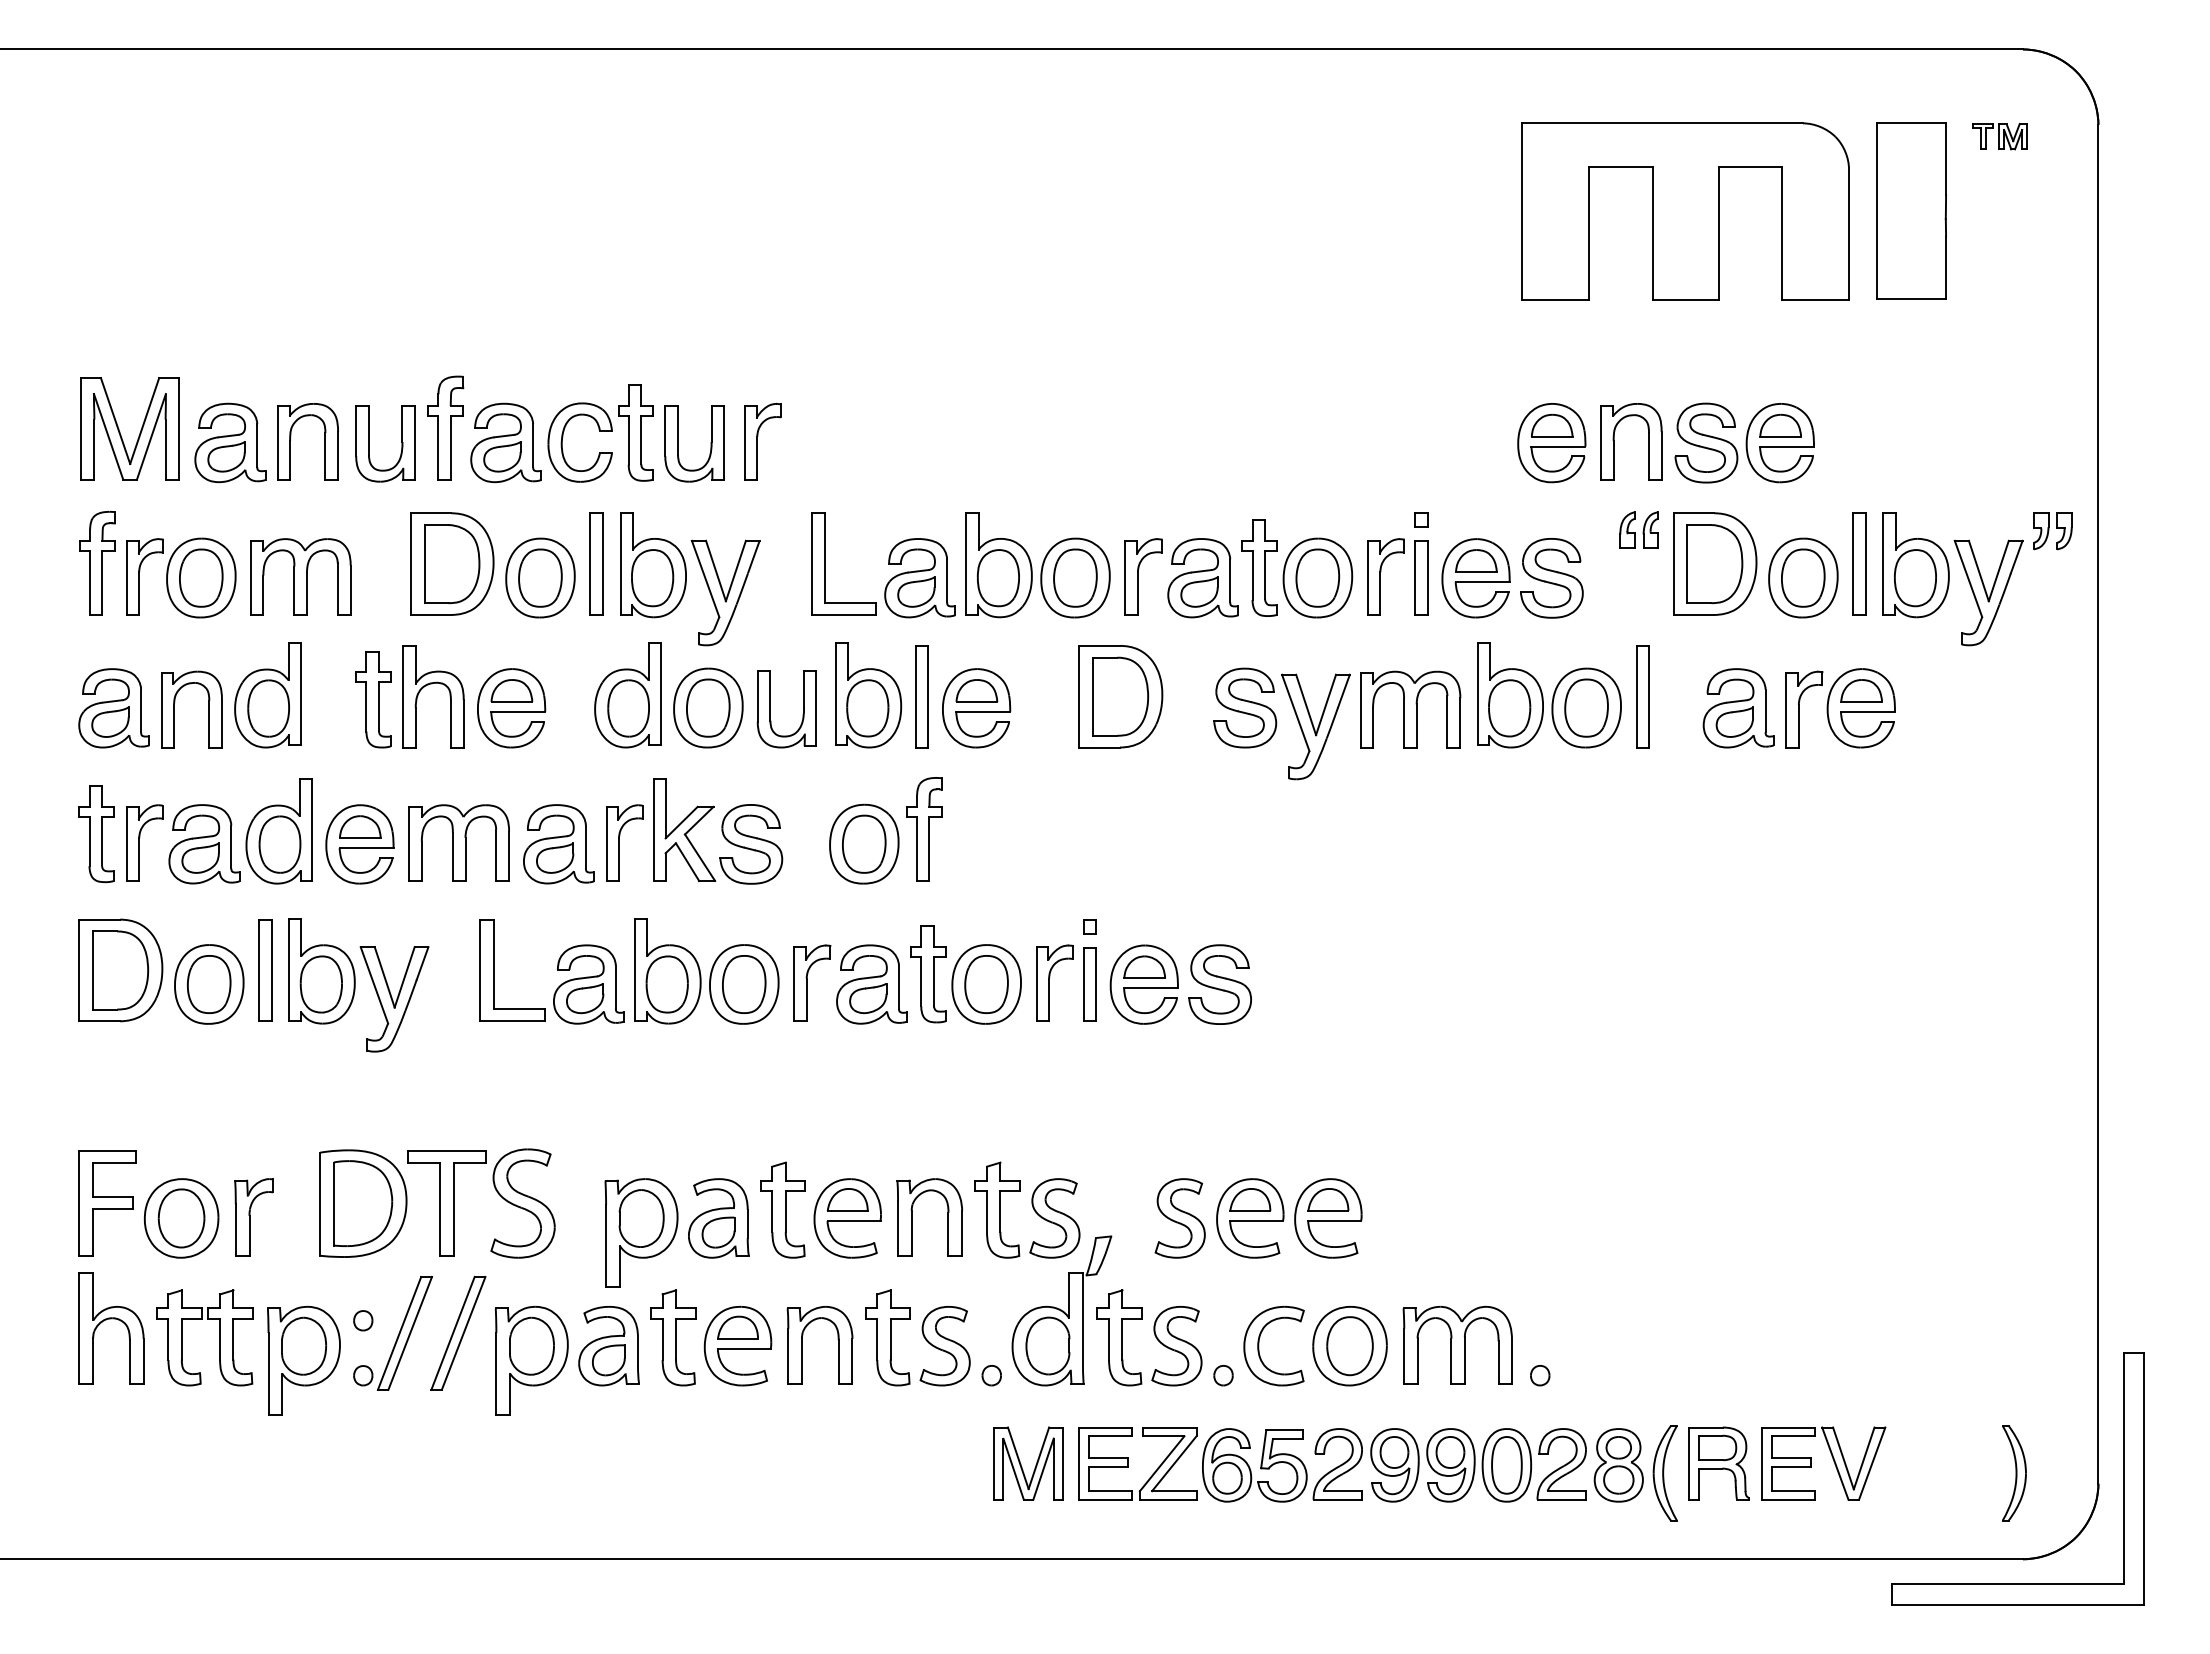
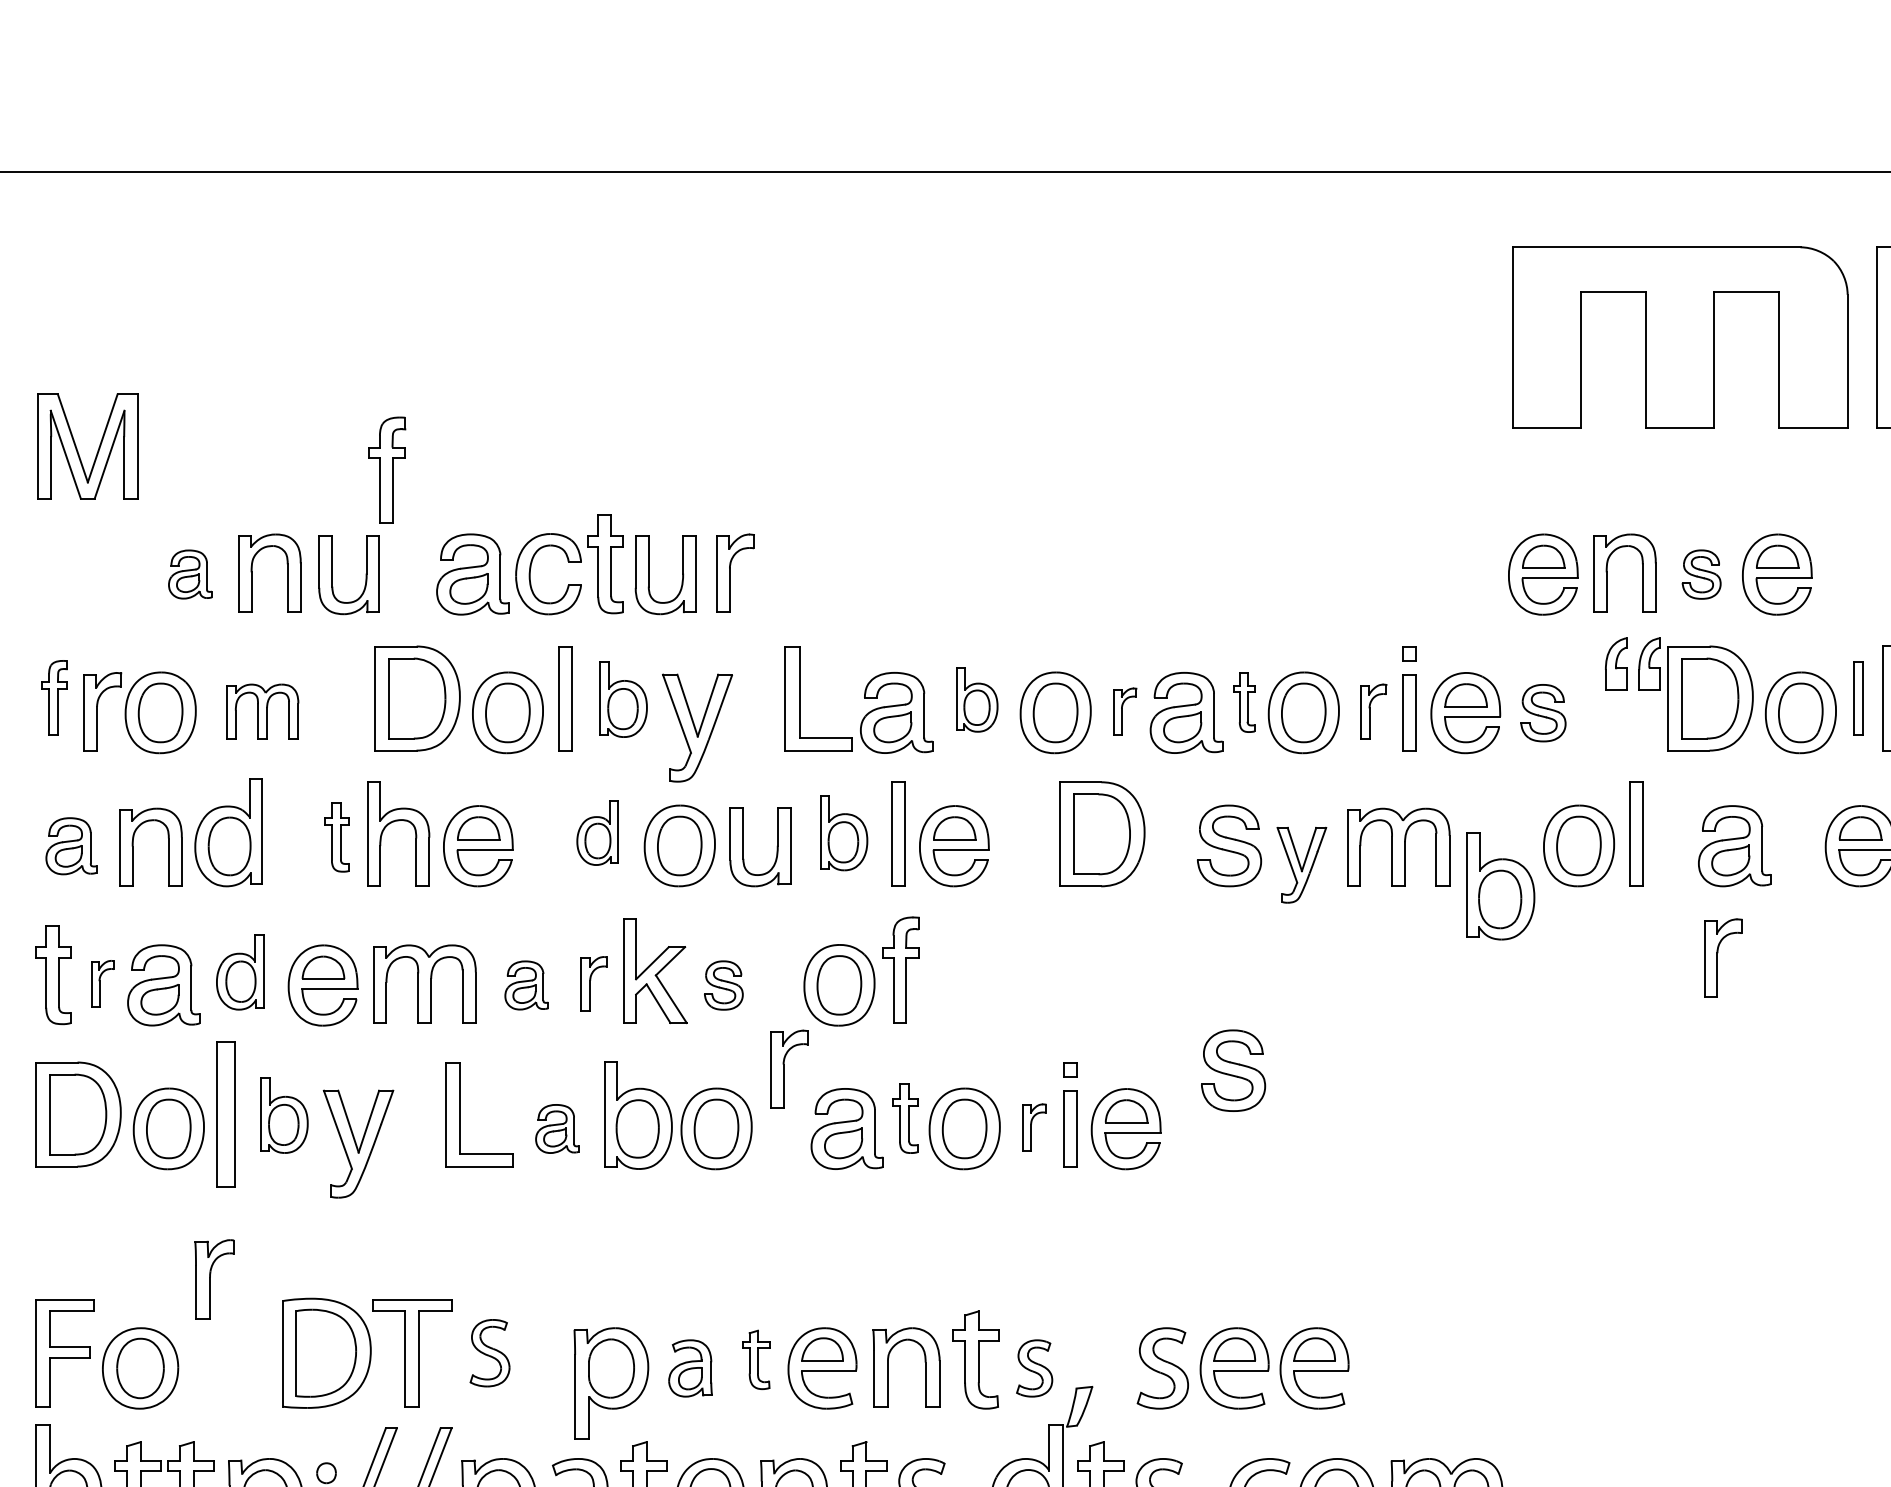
part: (445, 427) -> (387, 469), moved
part: (120, 431) -> (77, 449), moved
part: (230, 442) -> (190, 574), size x0.6
part: (1706, 442) -> (1701, 574), size x0.6
part: (1638, 529) -> (1632, 663), size x1.4
part: (97, 563) -> (54, 697), size x0.7
part: (1859, 563) -> (1858, 697), size x0.7
part: (653, 565) -> (623, 699), size x0.7
part: (998, 565) -> (976, 699), size x0.6
part: (1259, 567) -> (1244, 702), size x0.6
part: (300, 576) -> (262, 711), size x0.7
part: (1143, 576) -> (1125, 711), size x0.6
part: (1385, 576) -> (1373, 711), size x0.7
part: (1551, 578) -> (1543, 713), size x0.7
part: (627, 695) -> (597, 833), size x0.6
part: (868, 695) -> (843, 833), size x0.7
part: (1510, 695) -> (1501, 886), moved
part: (373, 699) -> (336, 837), size x0.7
part: (113, 708) -> (70, 846), size x0.7
part: (1804, 709) -> (1723, 957), moved
part: (1315, 726) -> (1301, 864), size x0.7
part: (278, 831) -> (239, 972), size x0.7
part: (144, 842) -> (102, 983), size x0.6
part: (624, 842) -> (593, 983), size x0.7
part: (558, 844) -> (526, 985), size x0.6
part: (751, 844) -> (723, 985), size x0.6
part: (265, 970) -> (226, 1114), size x1.4
part: (321, 971) -> (283, 1115), size x0.7
part: (928, 974) -> (905, 1118), size x0.7
part: (812, 982) -> (789, 1068), moved
part: (1054, 982) -> (1034, 1126), size x0.6
part: (588, 984) -> (557, 1128), size x0.6
part: (1219, 984) -> (1232, 1070), moved
part: (522, 1203) -> (489, 1353), size x0.6
part: (782, 1209) -> (755, 1359), size x0.6
part: (253, 1217) -> (214, 1279), moved
part: (718, 1218) -> (690, 1368), size x0.7
part: (1054, 1218) -> (1034, 1368), size x0.7

